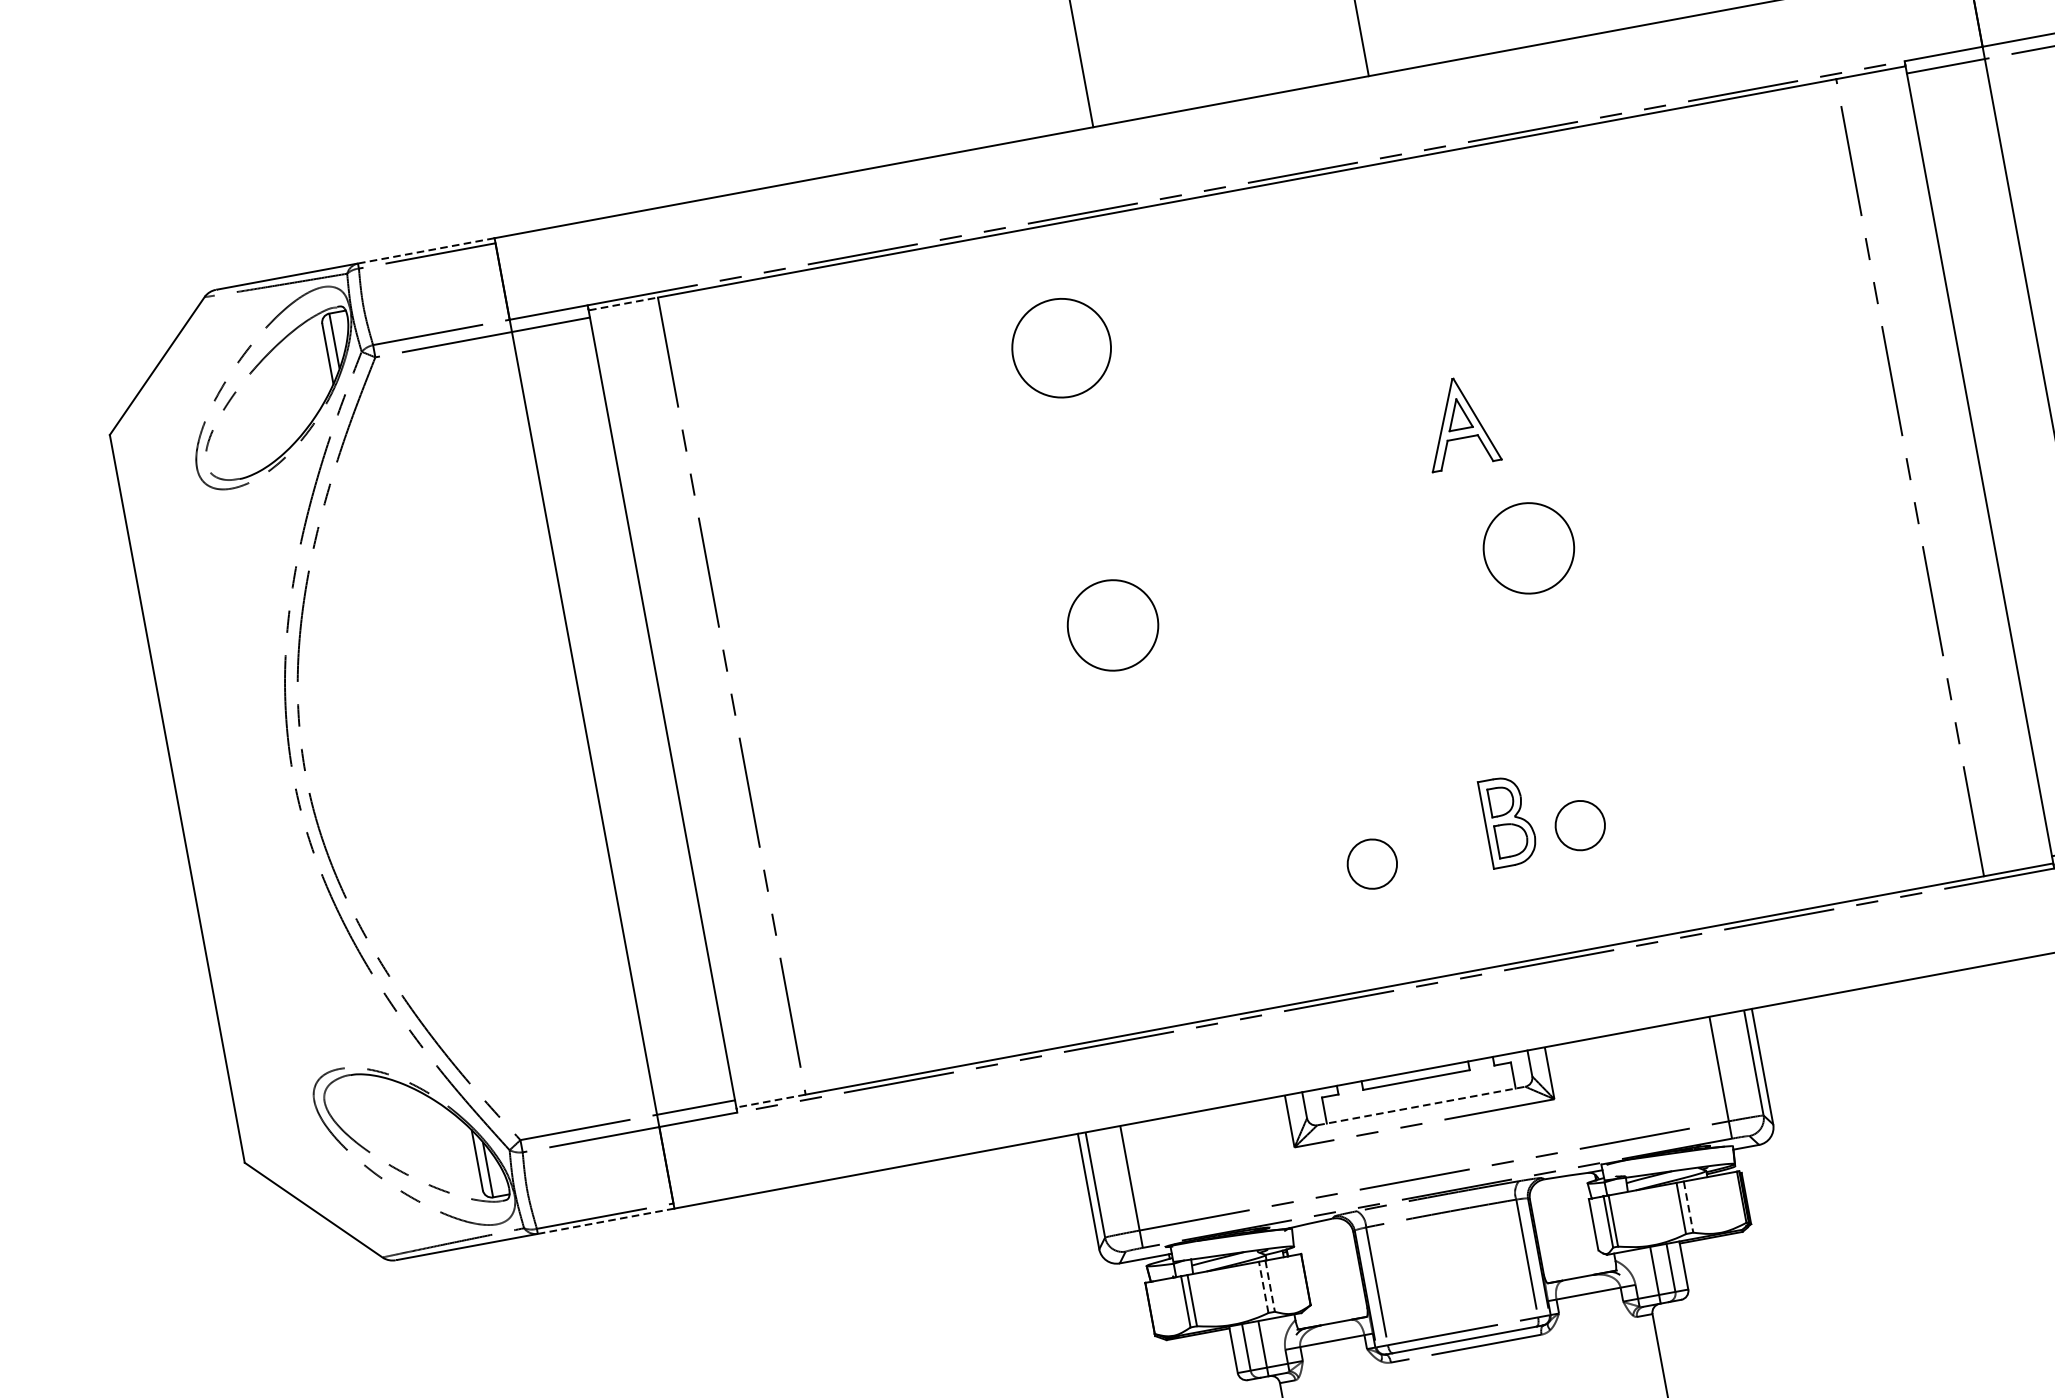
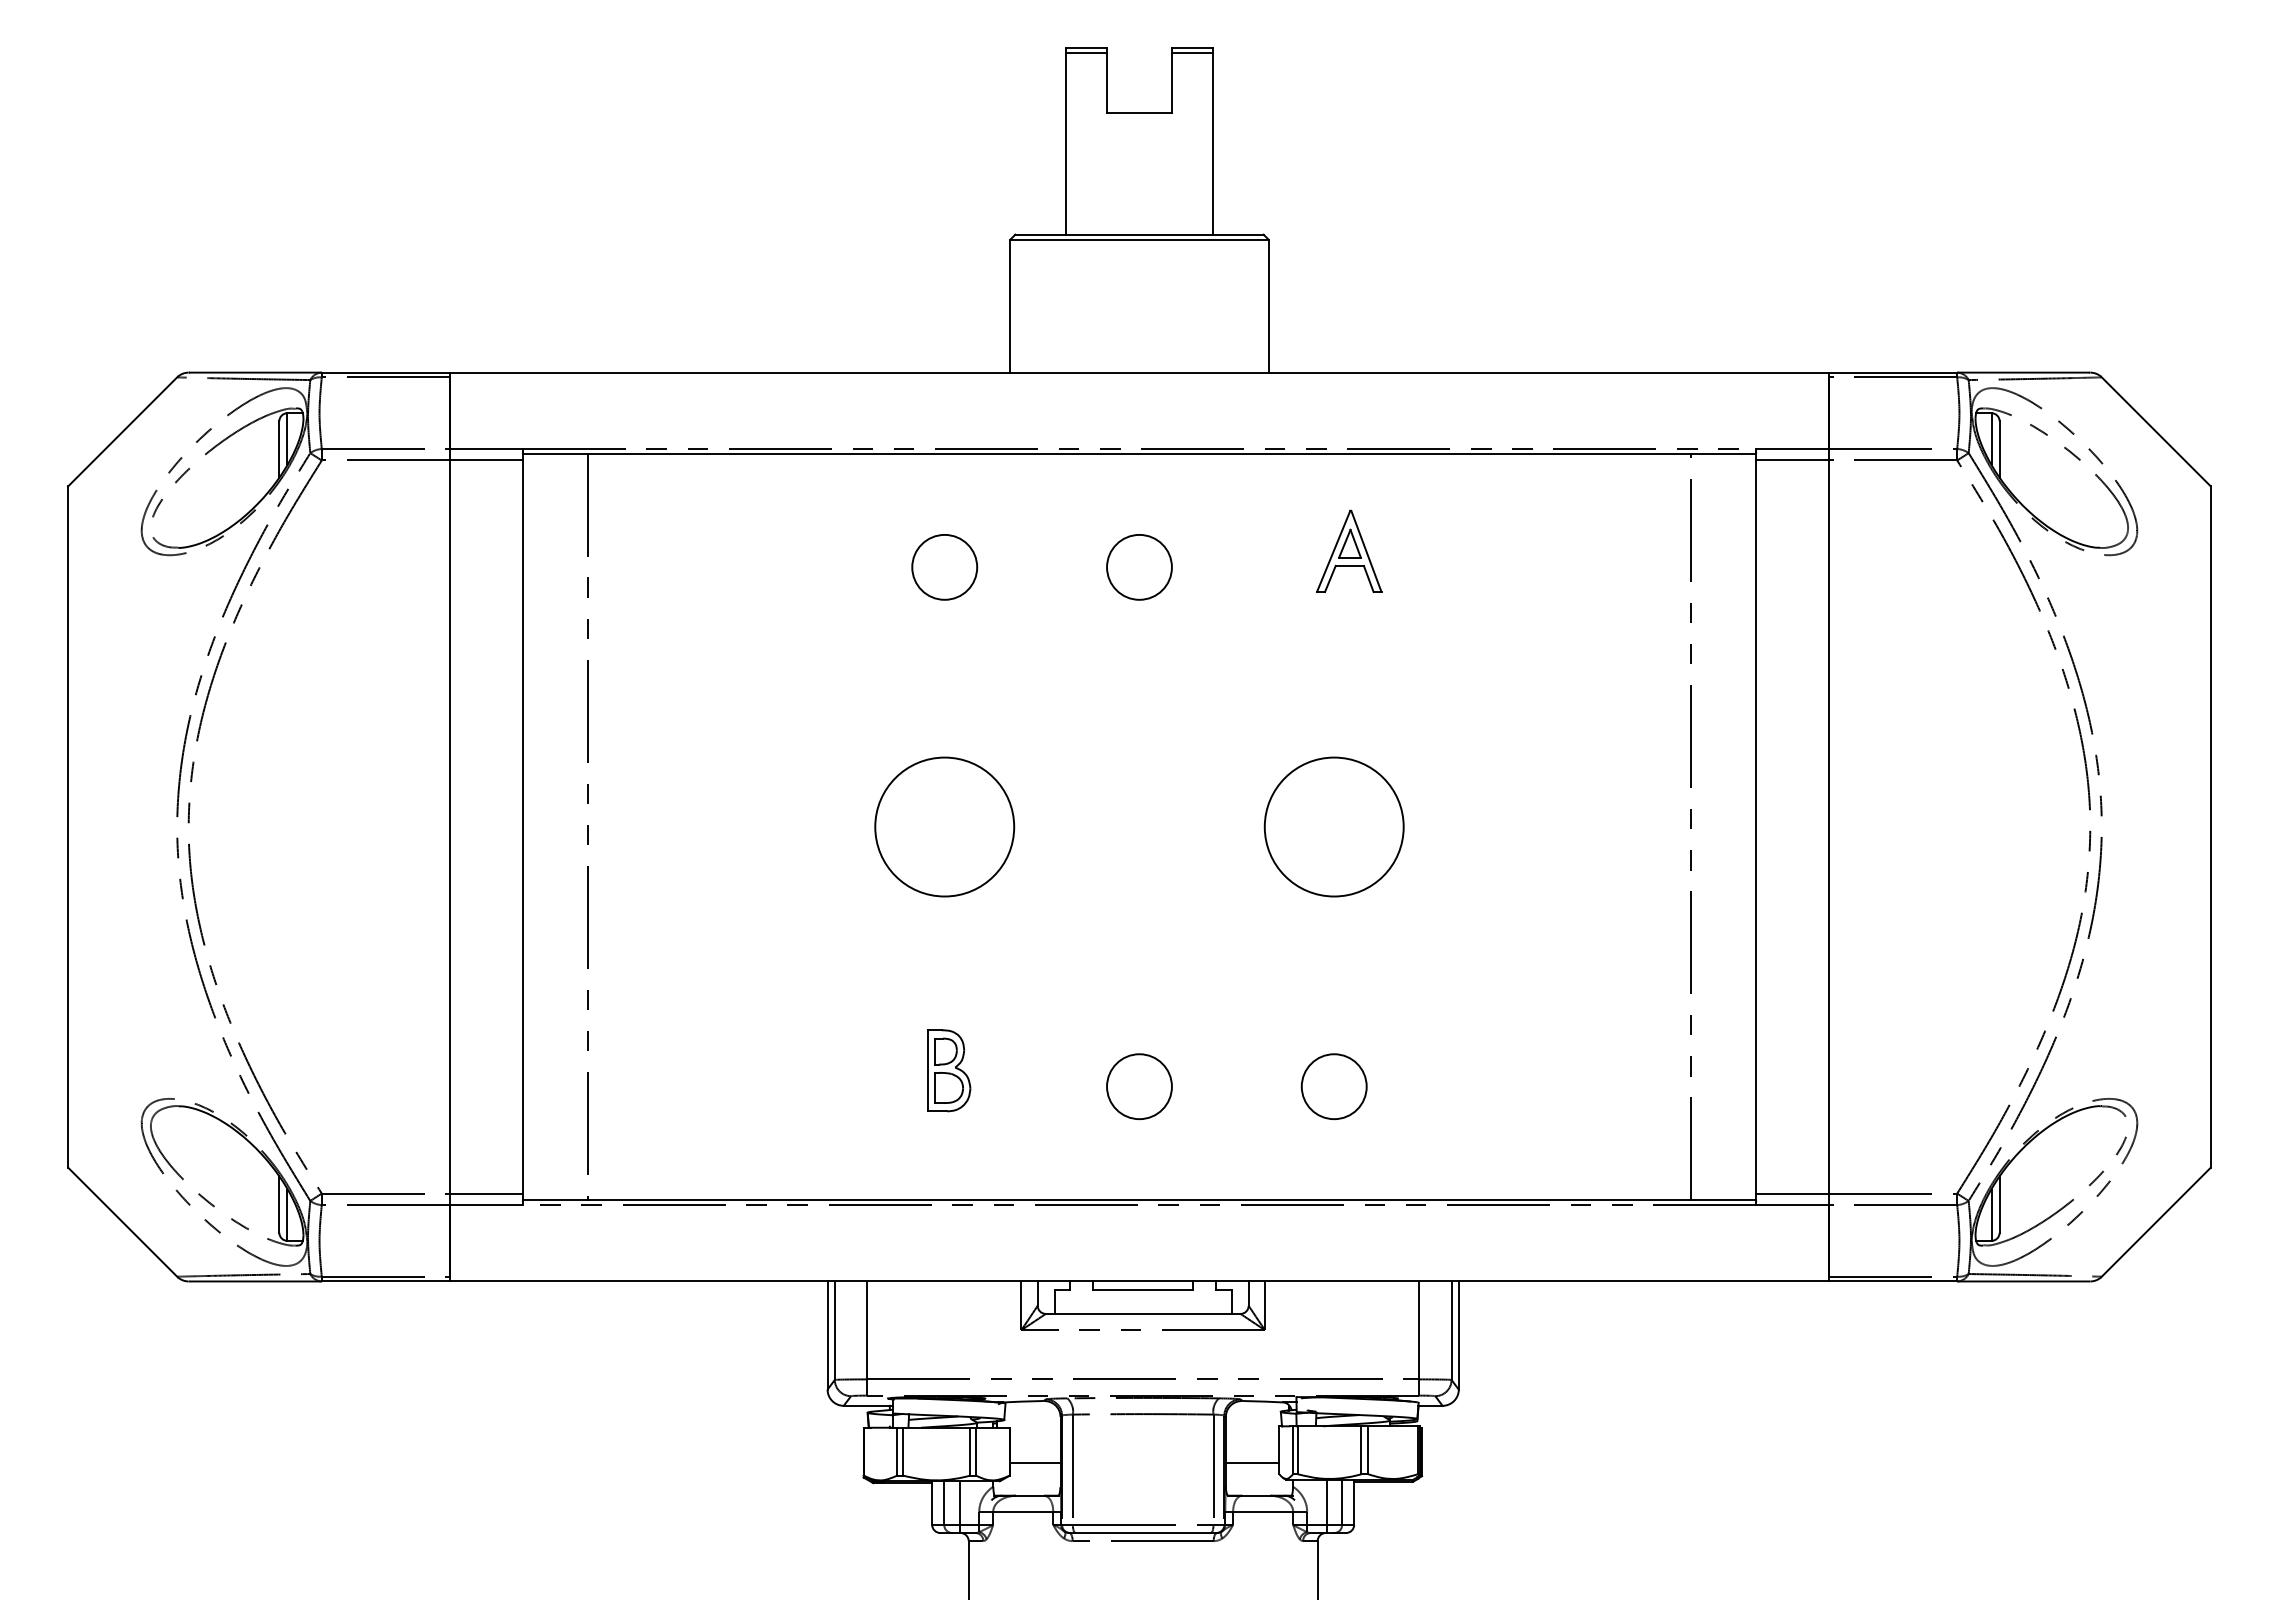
line: (425, 250) -> (385, 372), dashed -> solid
line: (623, 303) -> (555, 453), dashed -> solid
circle: (1269, 309) -> (1139, 567), added
circle: (1061, 347) -> (944, 566), size x0.71
part: (1459, 421) -> (1349, 550), moved
circle: (1528, 547) -> (1333, 826), size x1.67
circle: (1112, 624) -> (944, 826), size x1.67
part: (1509, 820) -> (949, 1070), moved
circle: (1579, 825) -> (1333, 1086), size x1.43
circle: (1372, 863) -> (1139, 1086), size x1.43
line: (770, 1101) -> (554, 1200), dashed -> solid
line: (1421, 1105) -> (1143, 1313), dashed -> solid
line: (1688, 1207) -> (1368, 1450), dashed -> solid
line: (605, 1221) -> (385, 1281), dashed -> solid
line: (1567, 1244) -> (1252, 1463), added
line: (1270, 1285) -> (976, 1451), dashed -> solid
line: (1264, 1287) -> (970, 1451), dashed -> solid
line: (1334, 1287) -> (1034, 1463), added

